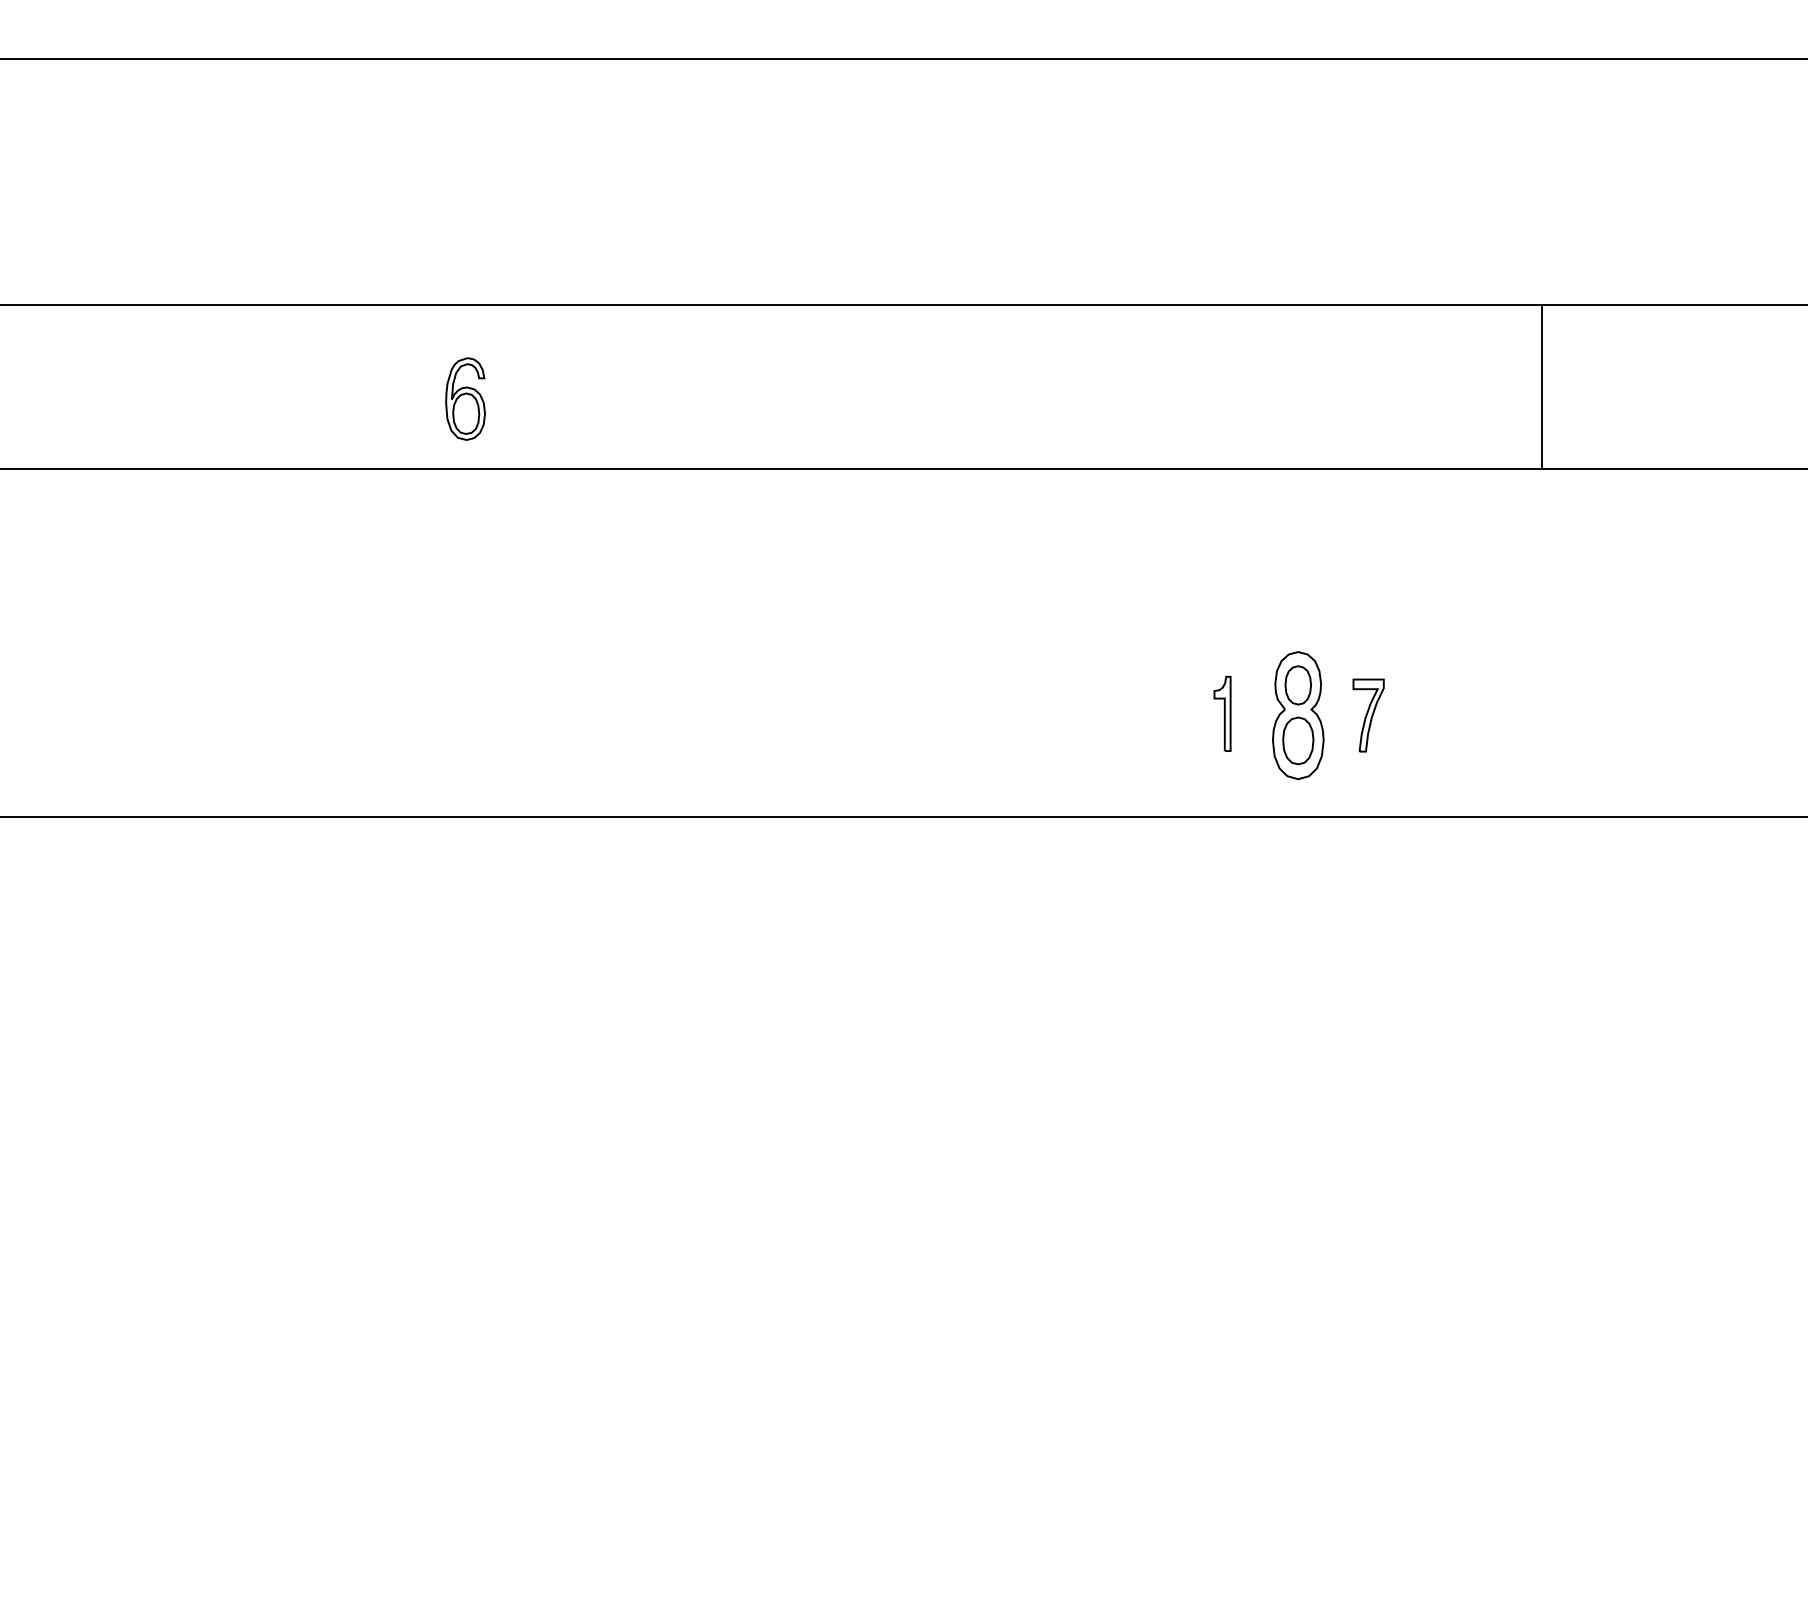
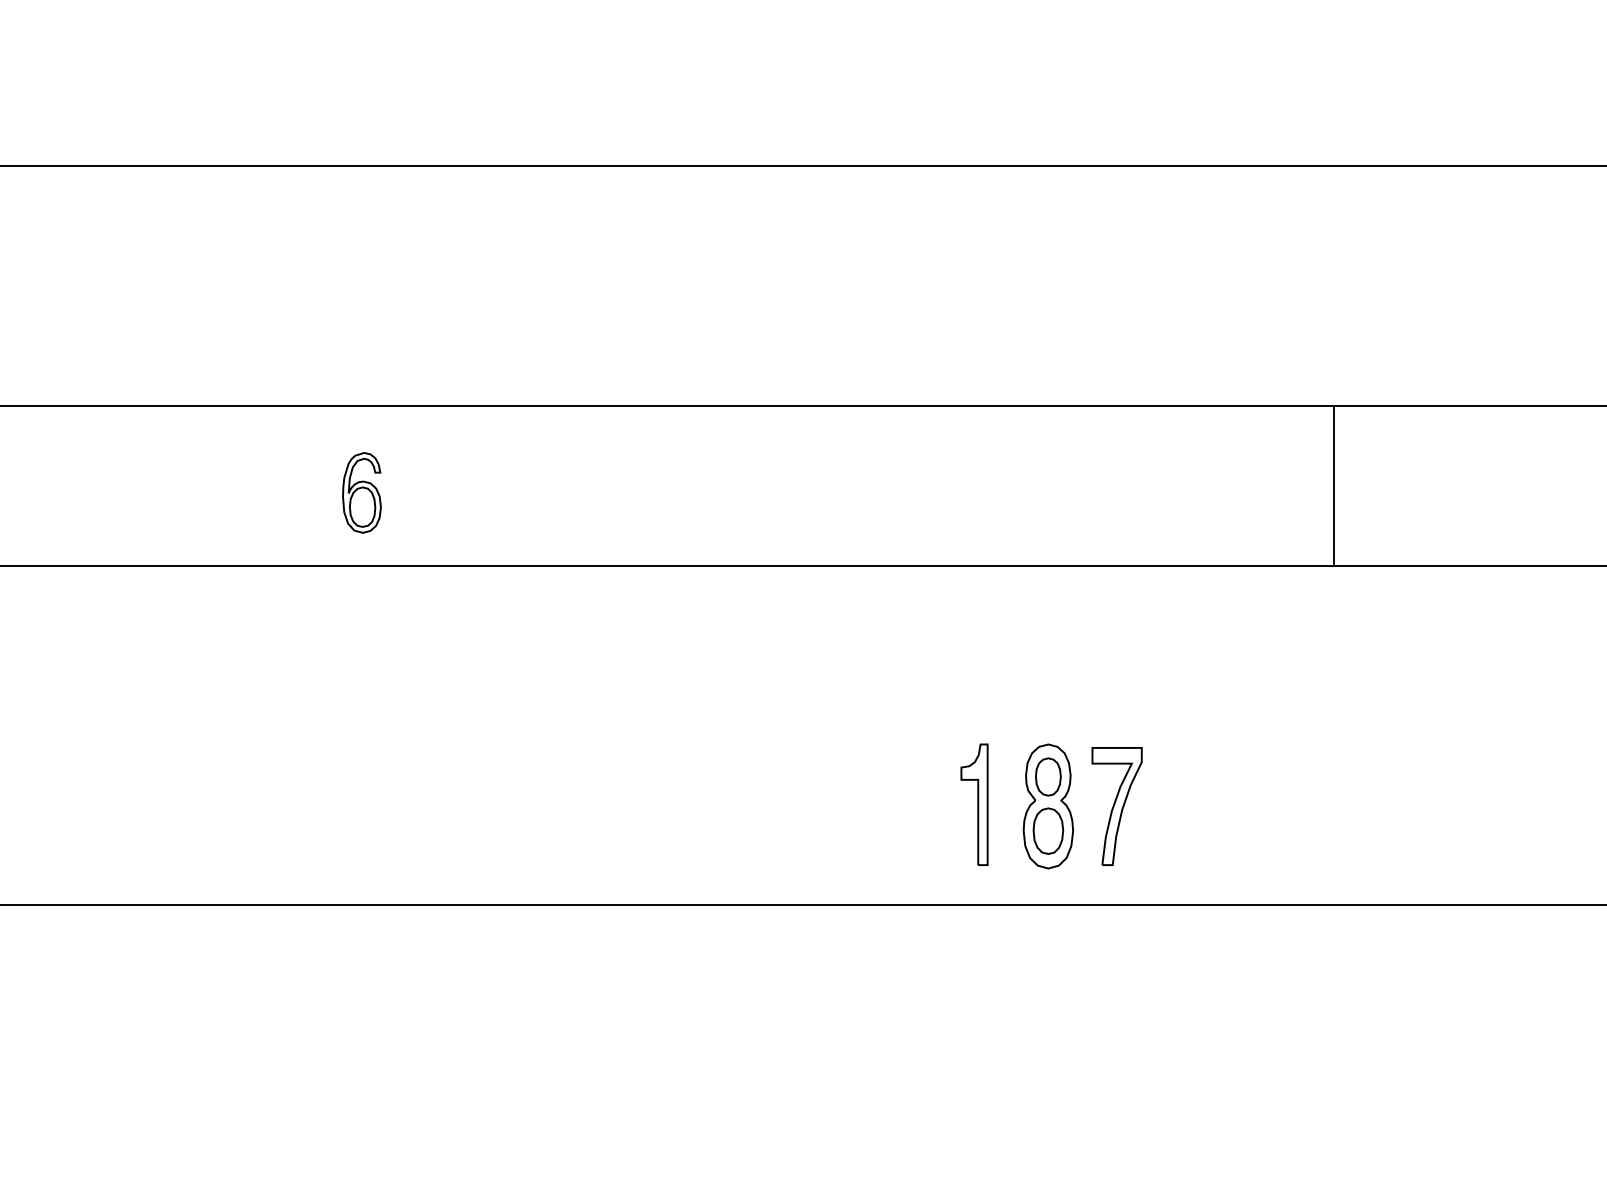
line: (1541, 386) -> (1333, 485), moved
part: (465, 398) -> (361, 492), moved
part: (1222, 713) -> (974, 804), size x1.67
part: (1368, 715) -> (1116, 806), size x1.67

